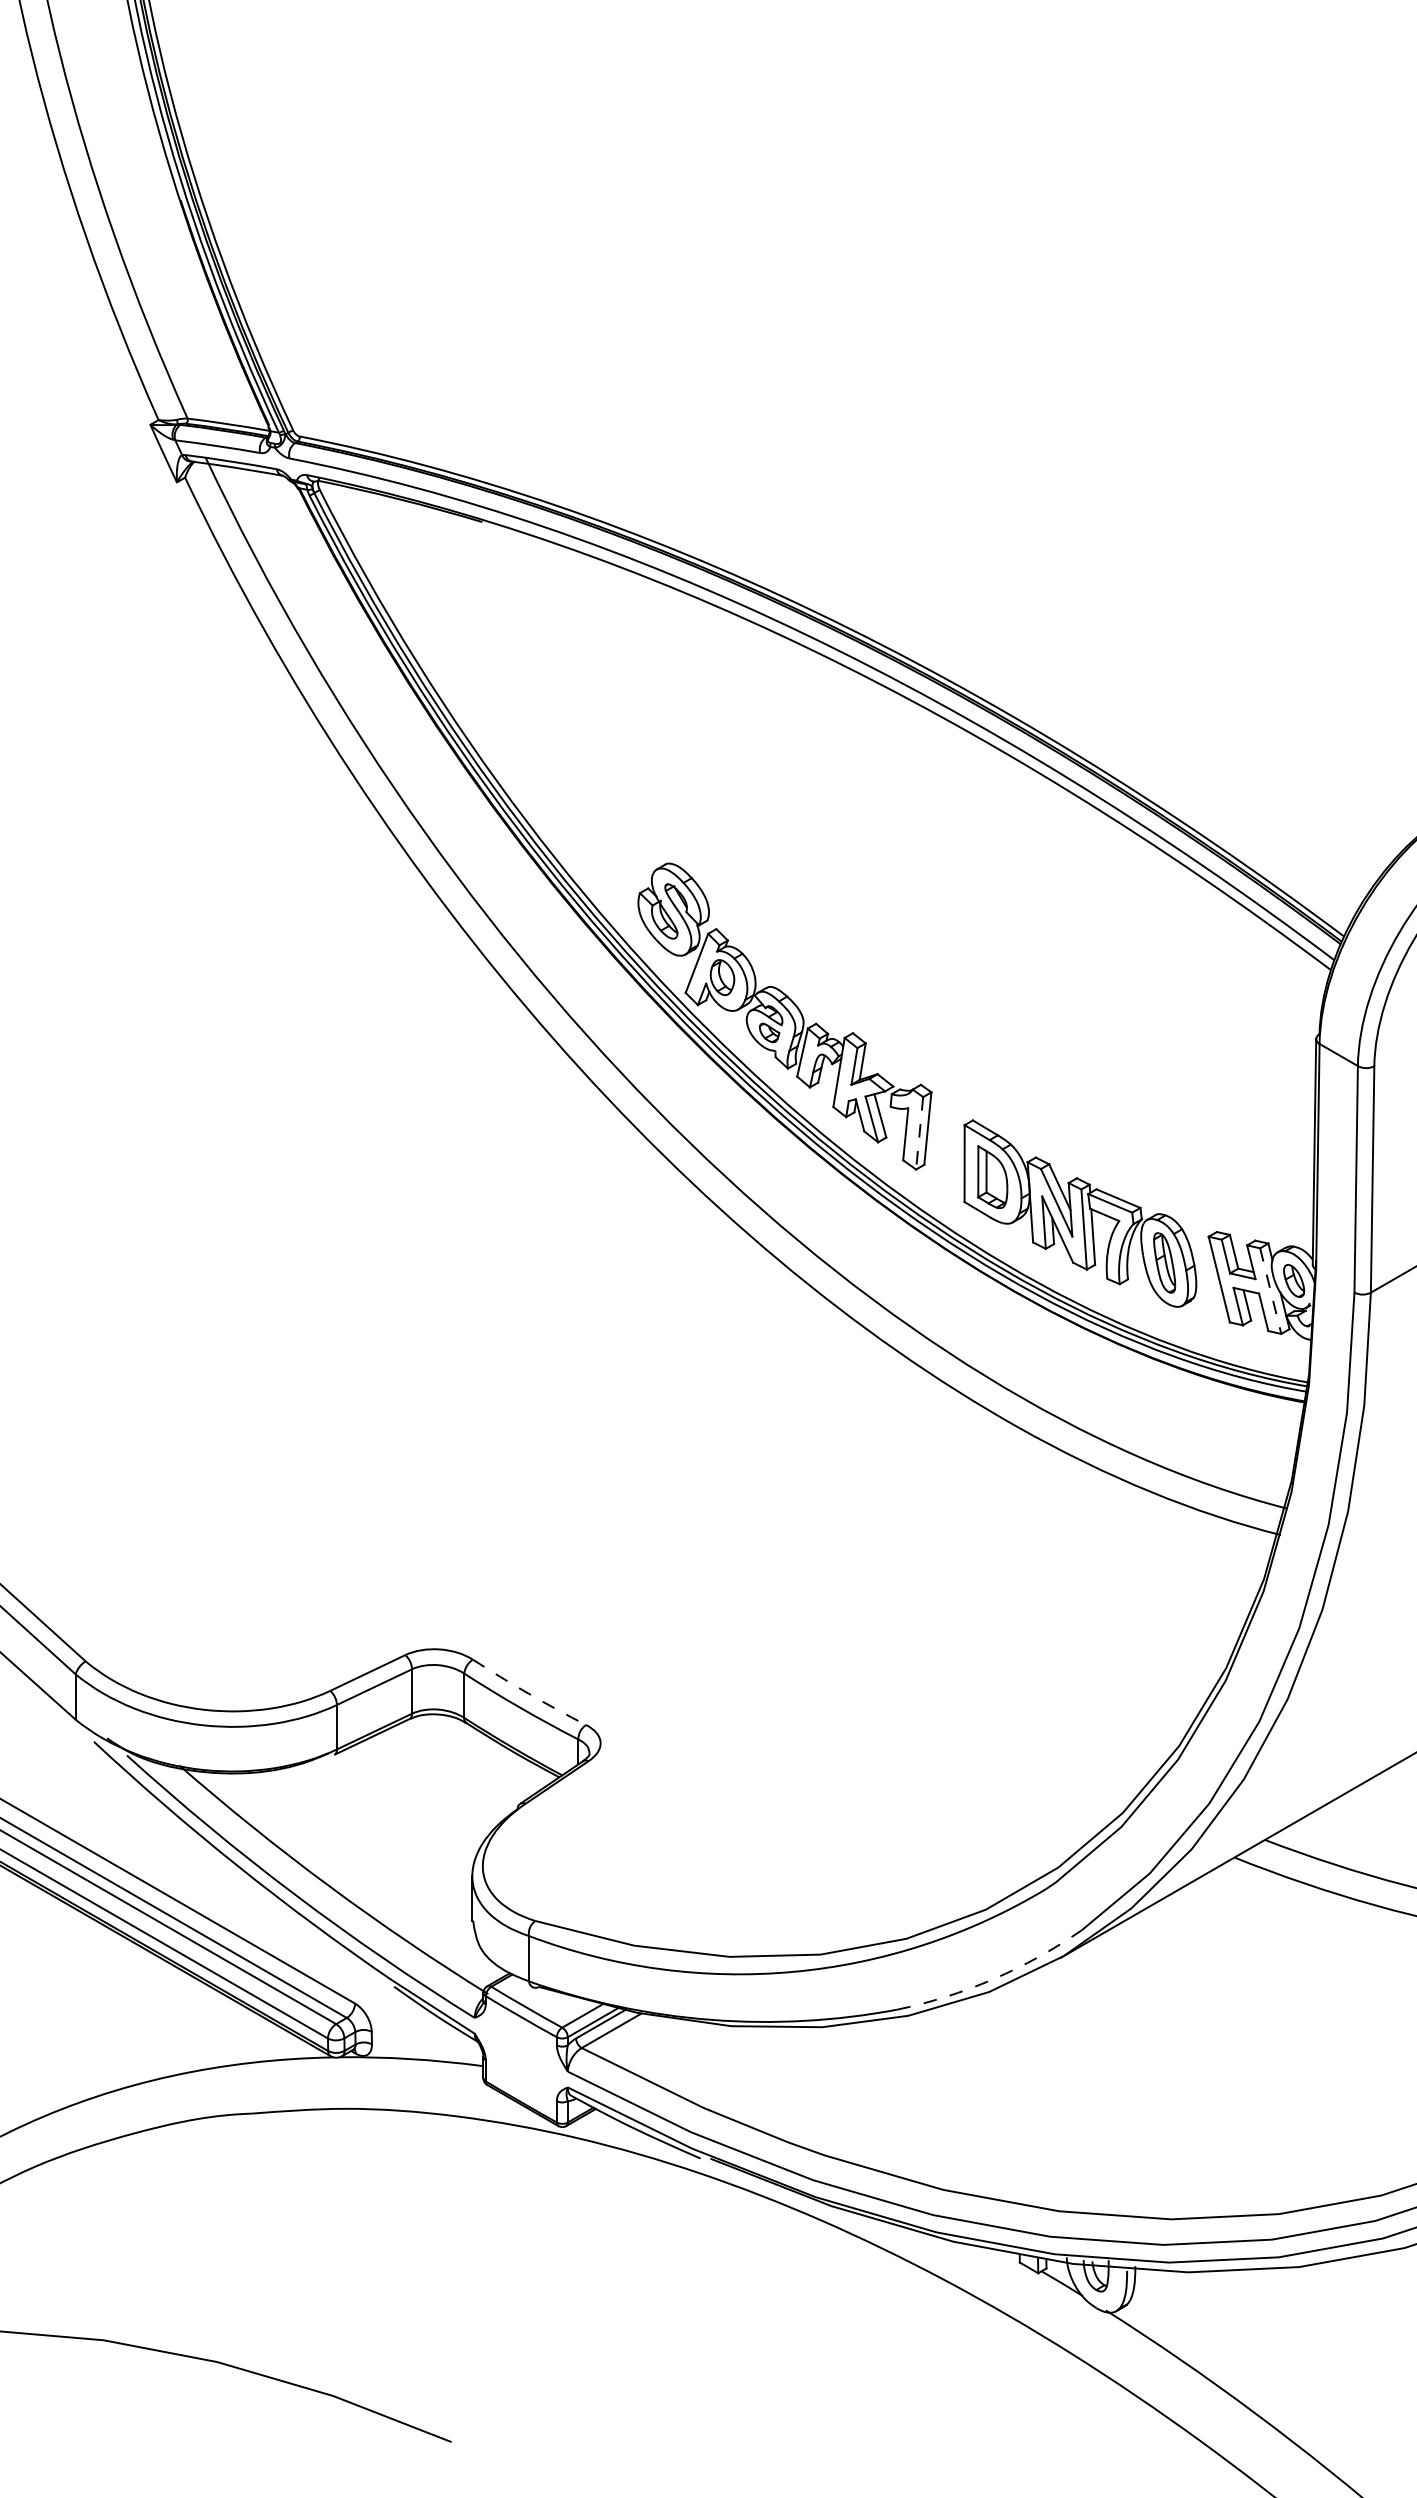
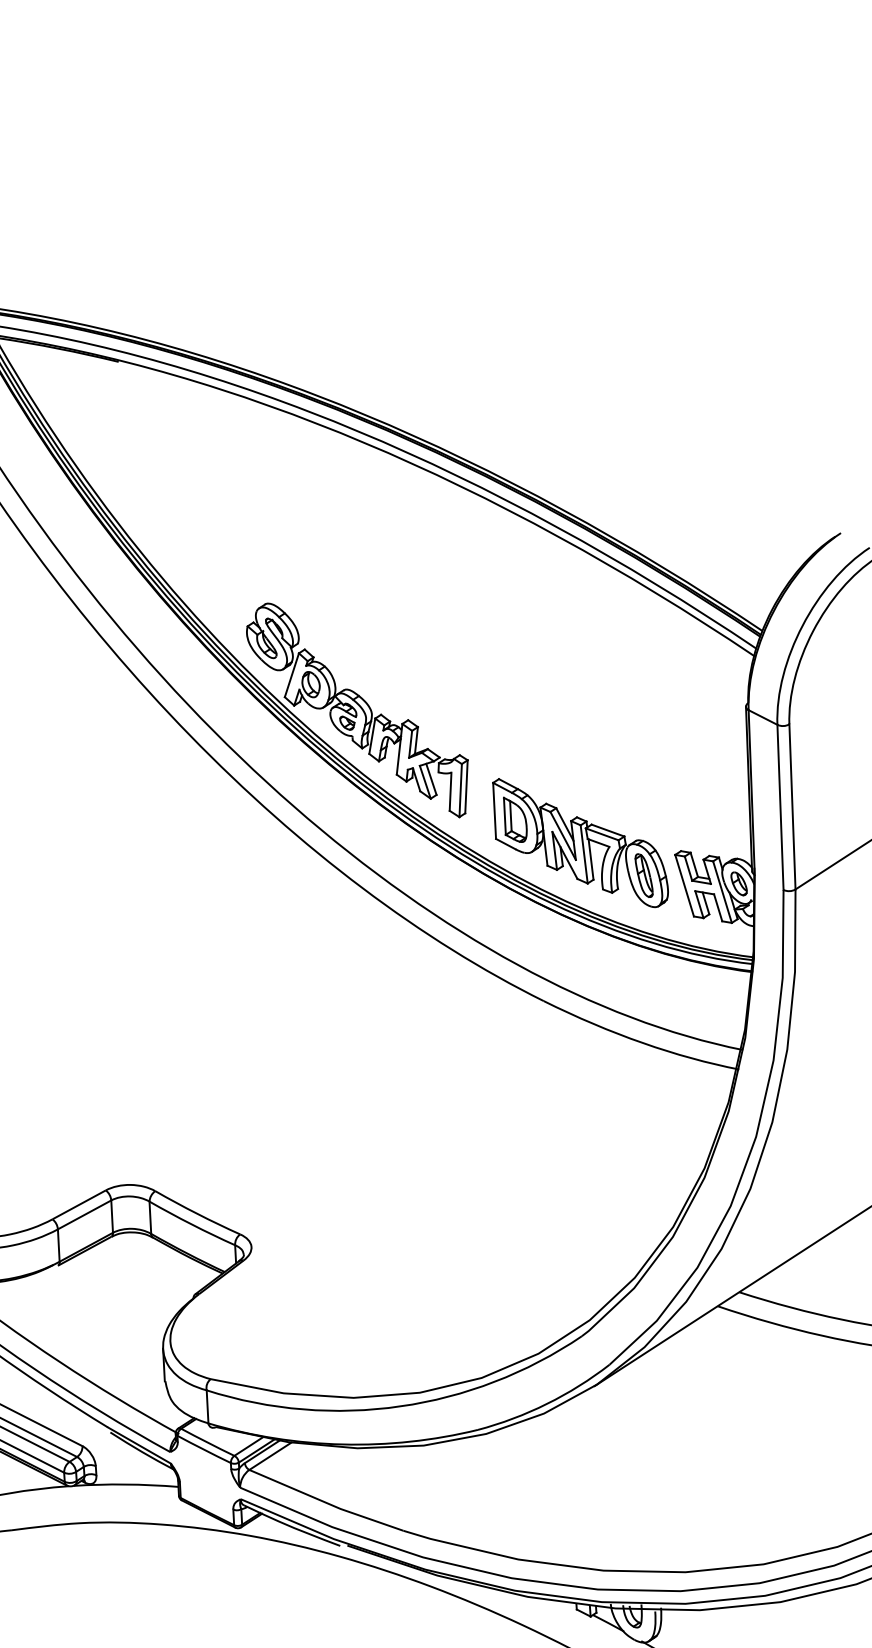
line: (919, 1133) -> (460, 790), dashed -> solid
line: (1270, 1291) -> (722, 892), dashed -> solid
arc: (528, 1693) -> (197, 1213), dashed -> solid
arc: (993, 1979) -> (546, 1404), dashed -> solid

